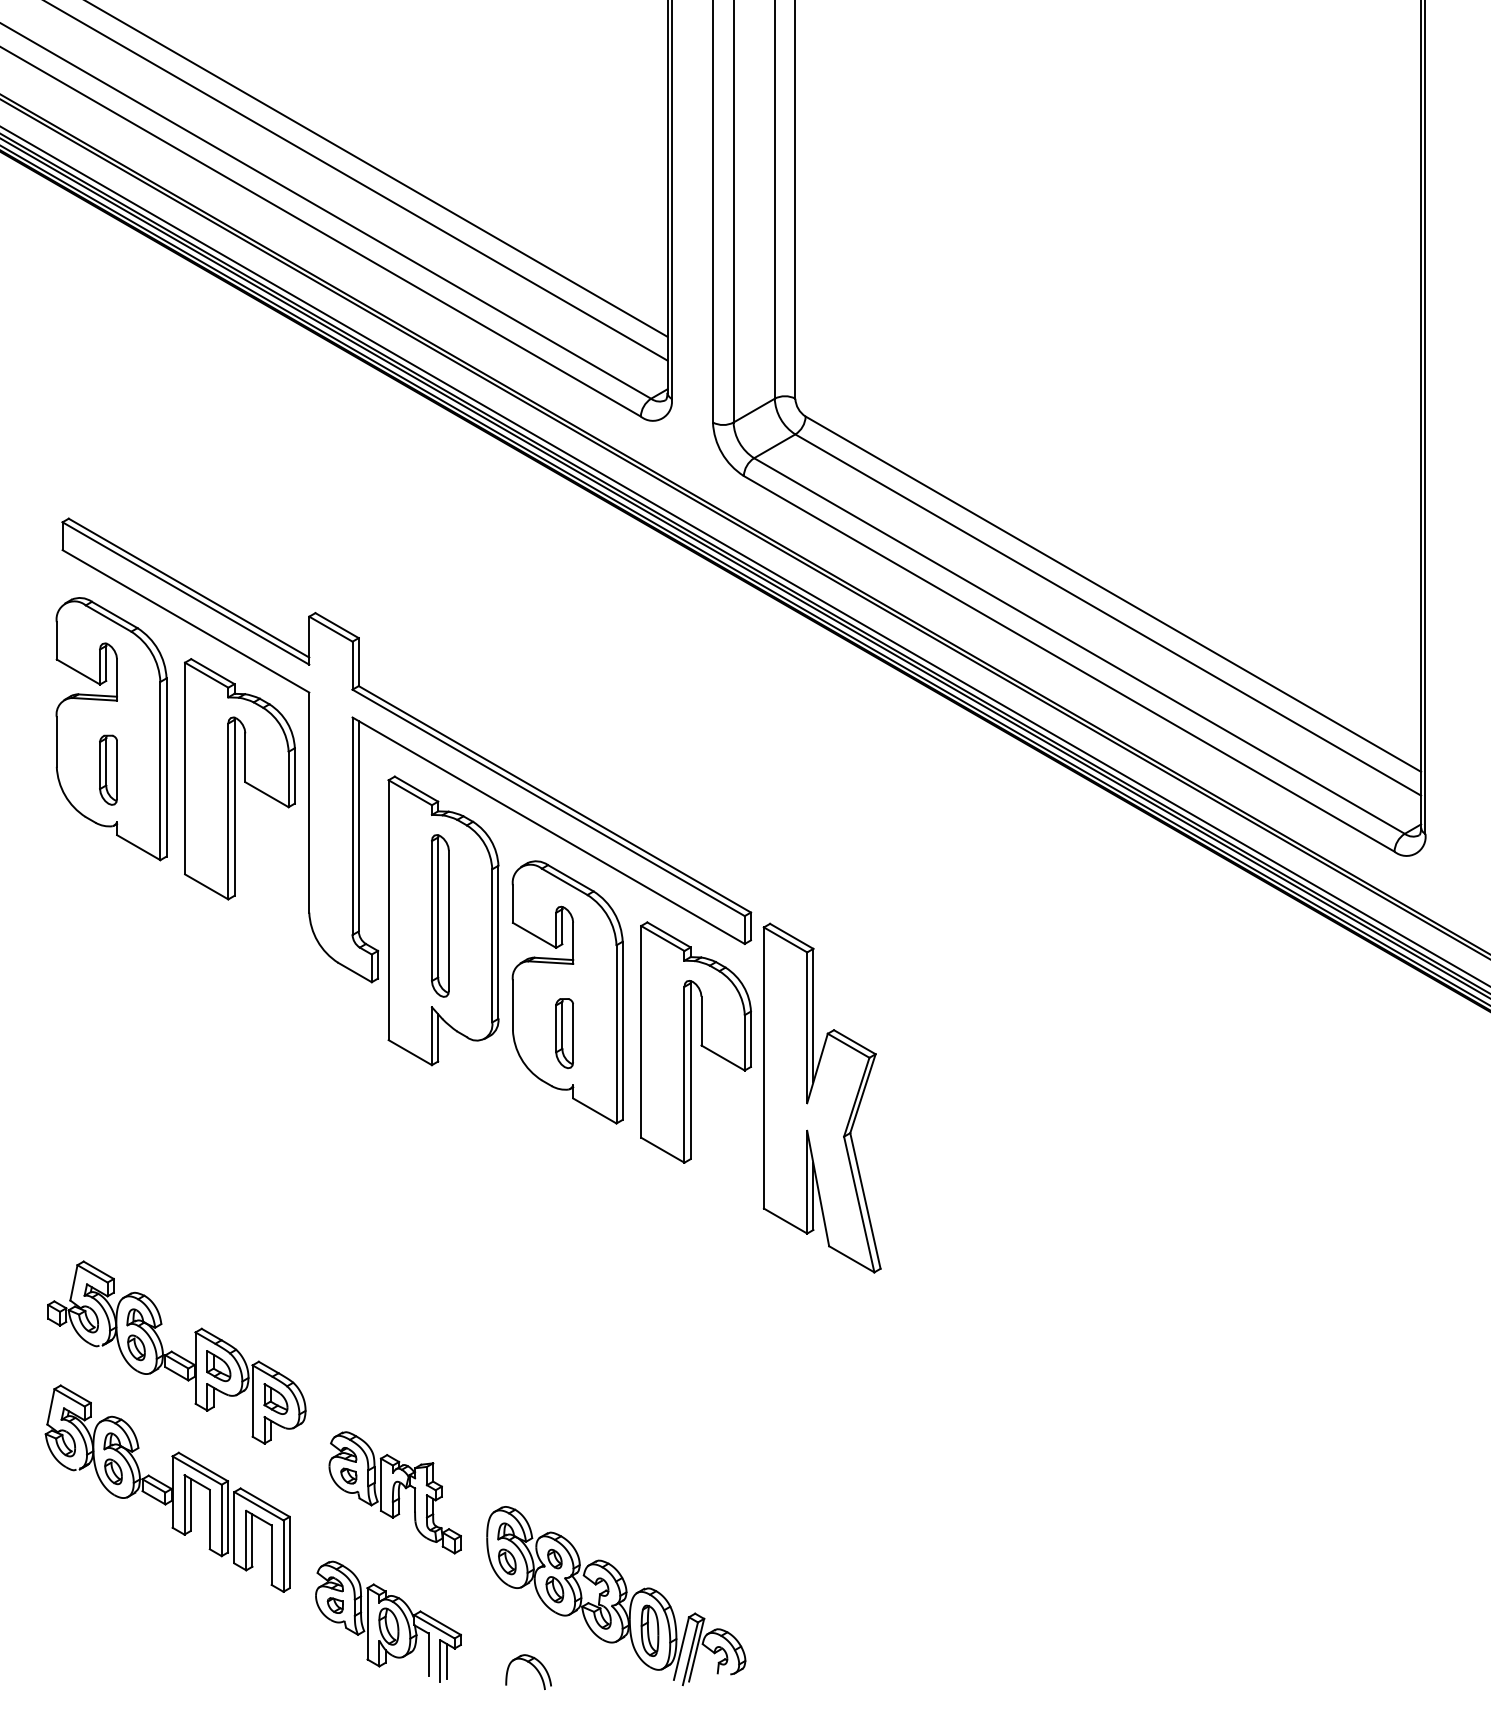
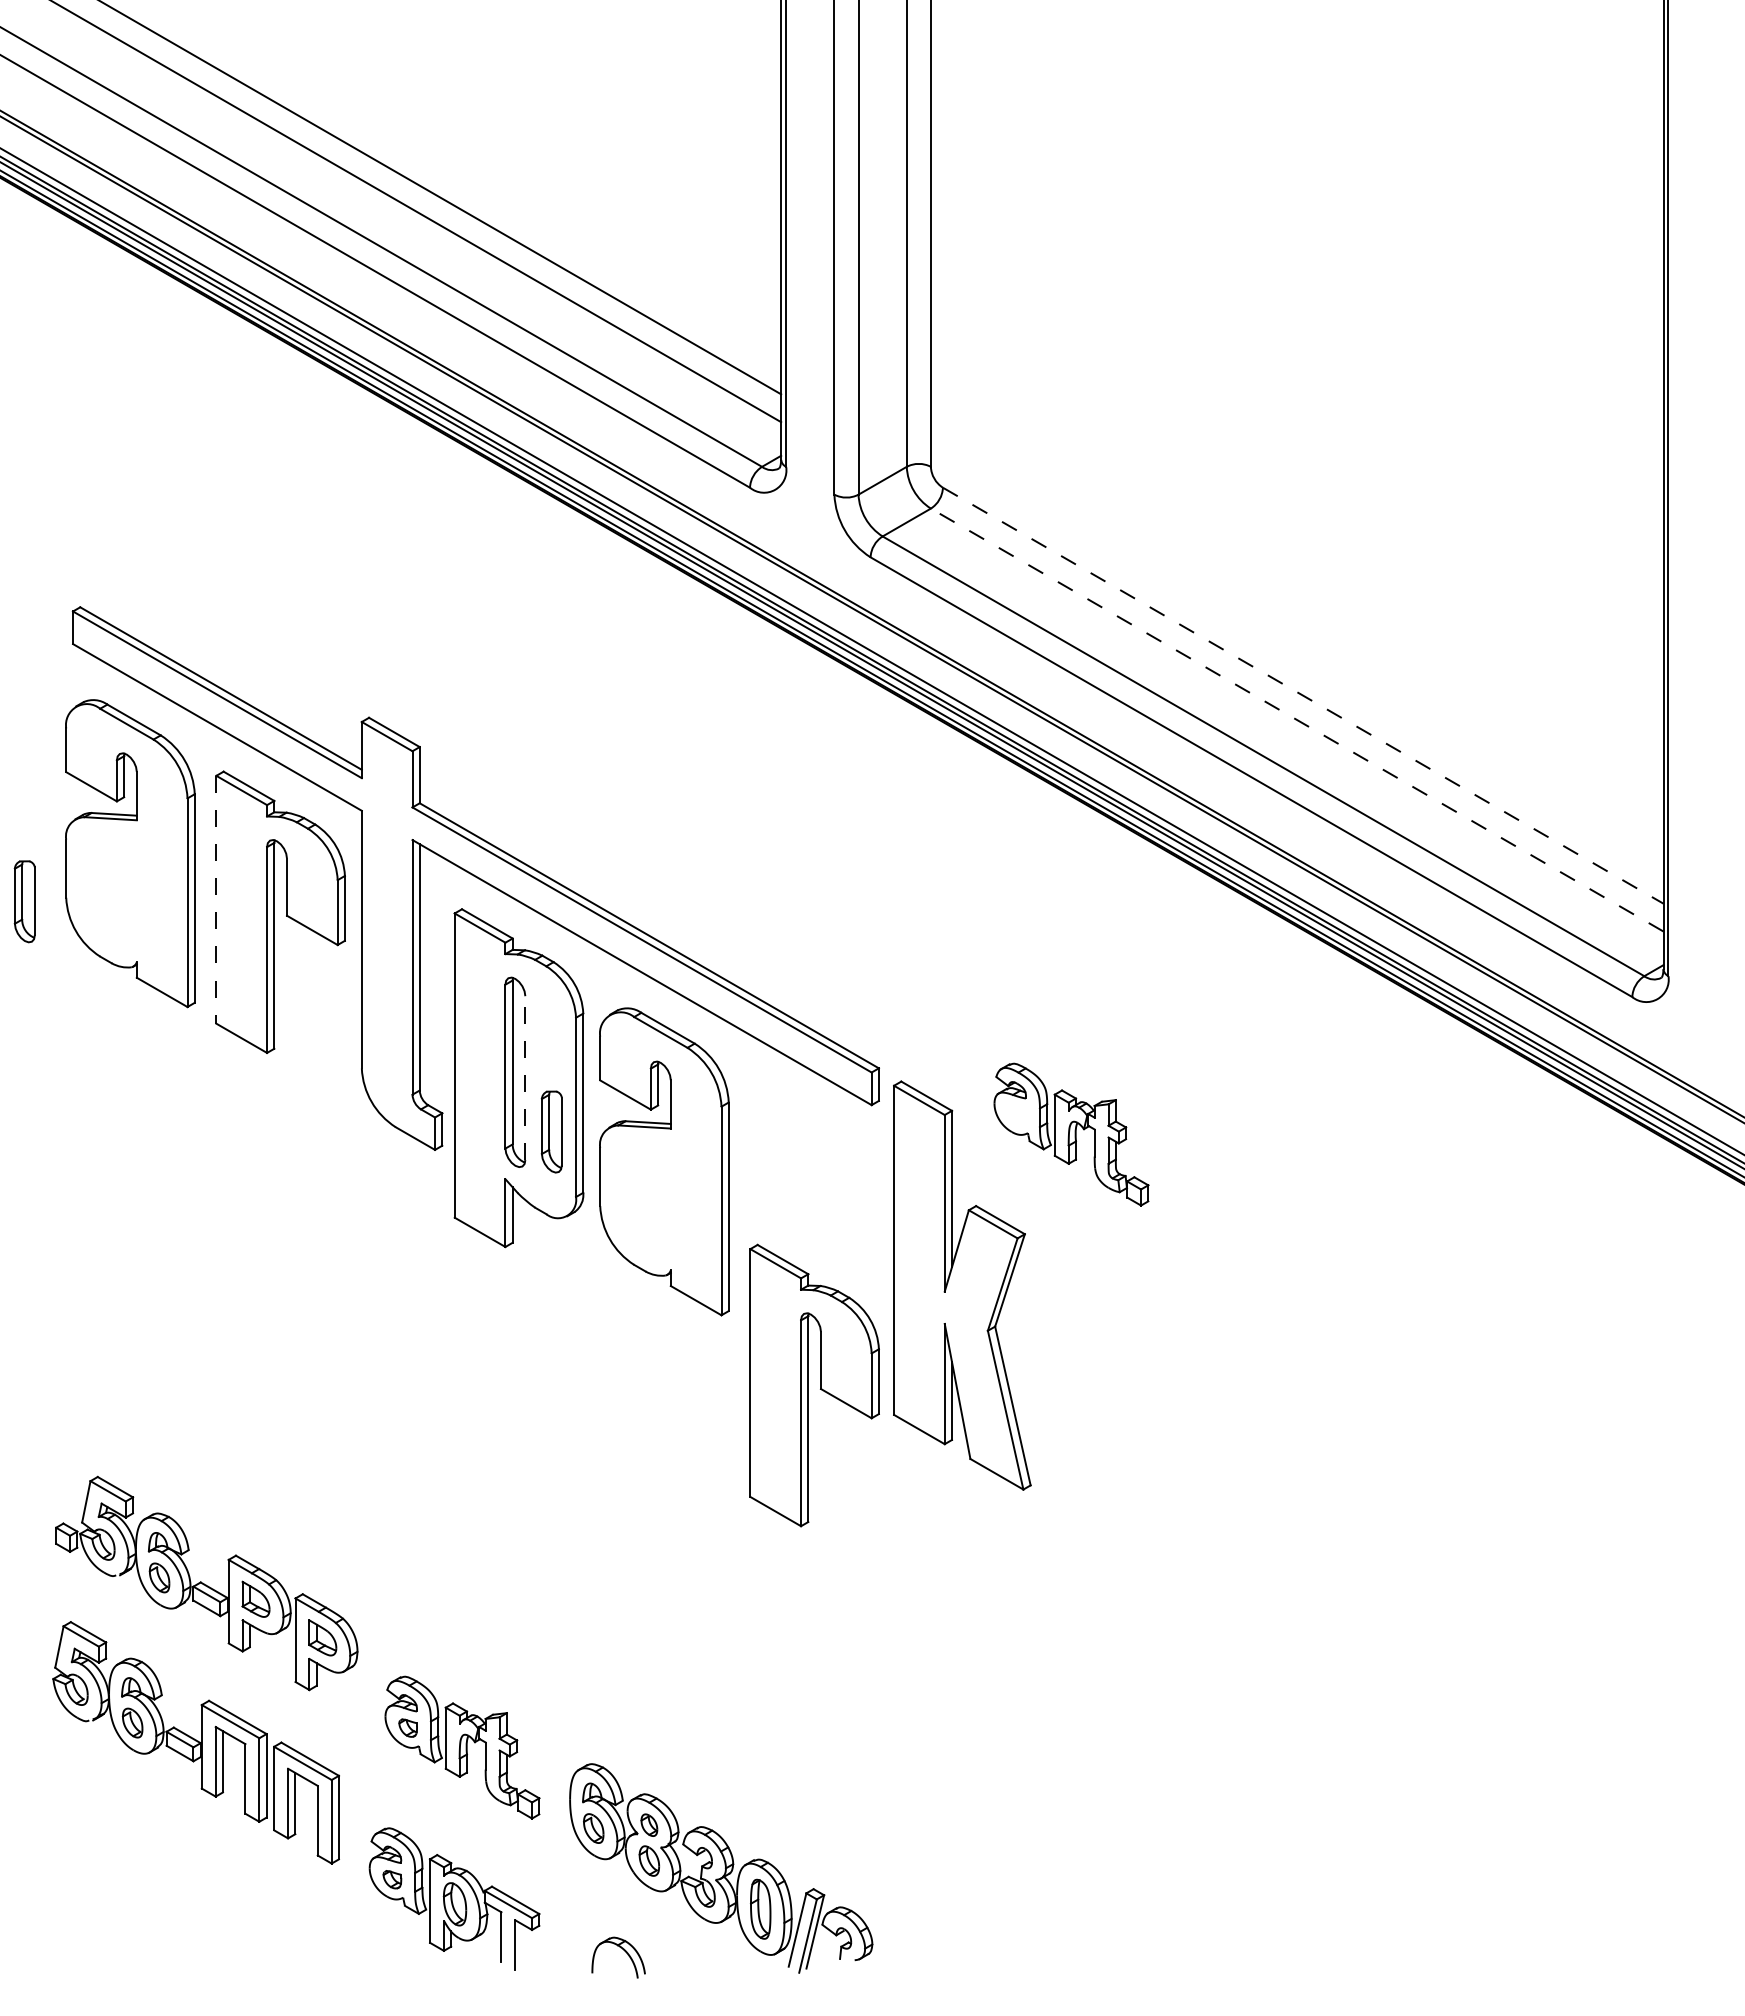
line: (1113, 594) -> (1303, 695), solid -> dashed
line: (1108, 615) -> (1297, 720), solid -> dashed
line: (185, 768) -> (216, 899), solid -> dashed
part: (108, 770) -> (24, 901), moved
line: (449, 921) -> (525, 1078), solid -> dashed
part: (915, 969) -> (1071, 1134), added
part: (564, 1033) -> (551, 1131), moved
part: (695, 1042) -> (814, 1385), moved
line: (446, 1660) -> (522, 1944), removed

